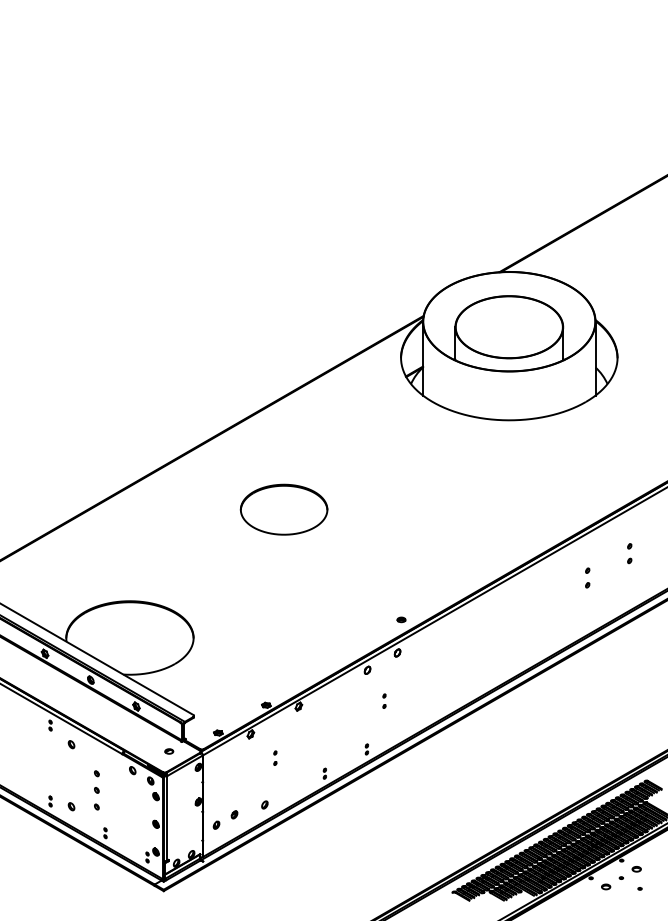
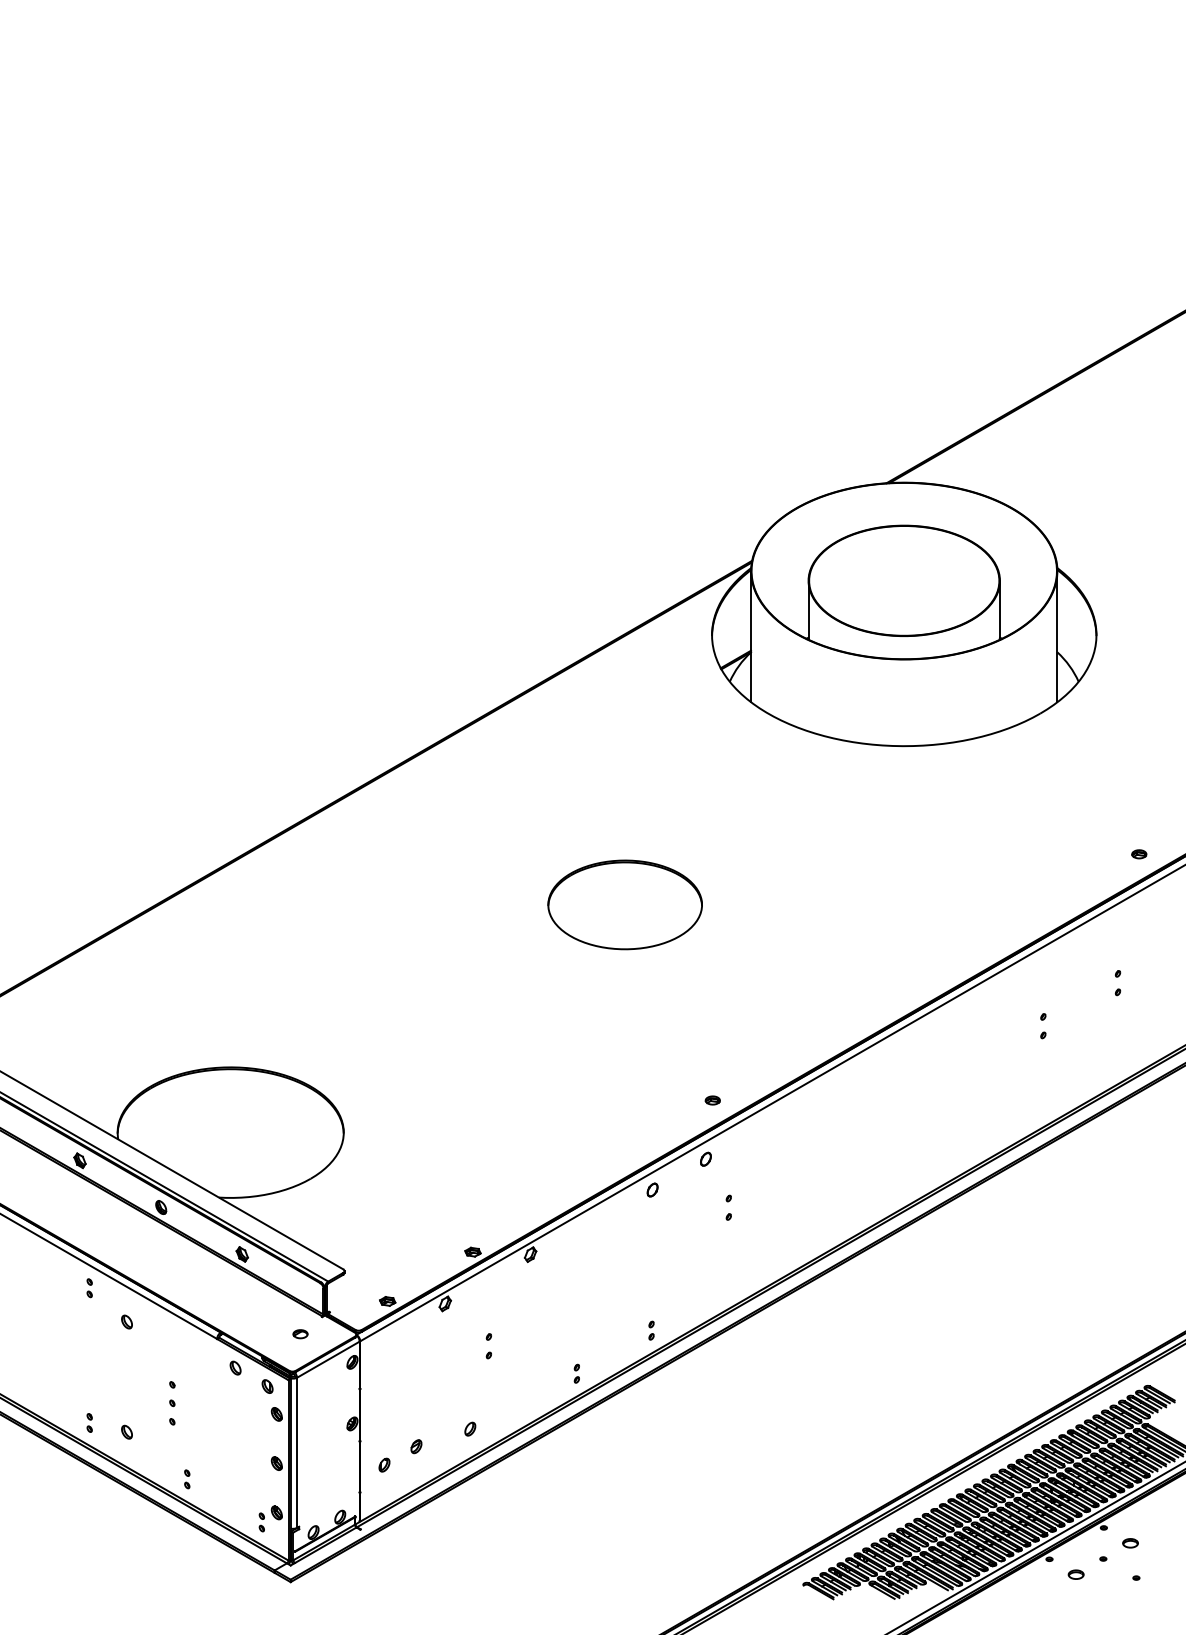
part: (641, 481) -> (1138, 854), added
part: (283, 509) -> (624, 904), moved
part: (629, 553) -> (1117, 982), size x0.71
part: (587, 577) -> (1043, 1025), size x0.71
part: (384, 700) -> (728, 1206), moved
part: (97, 790) -> (173, 1403), size x0.62

